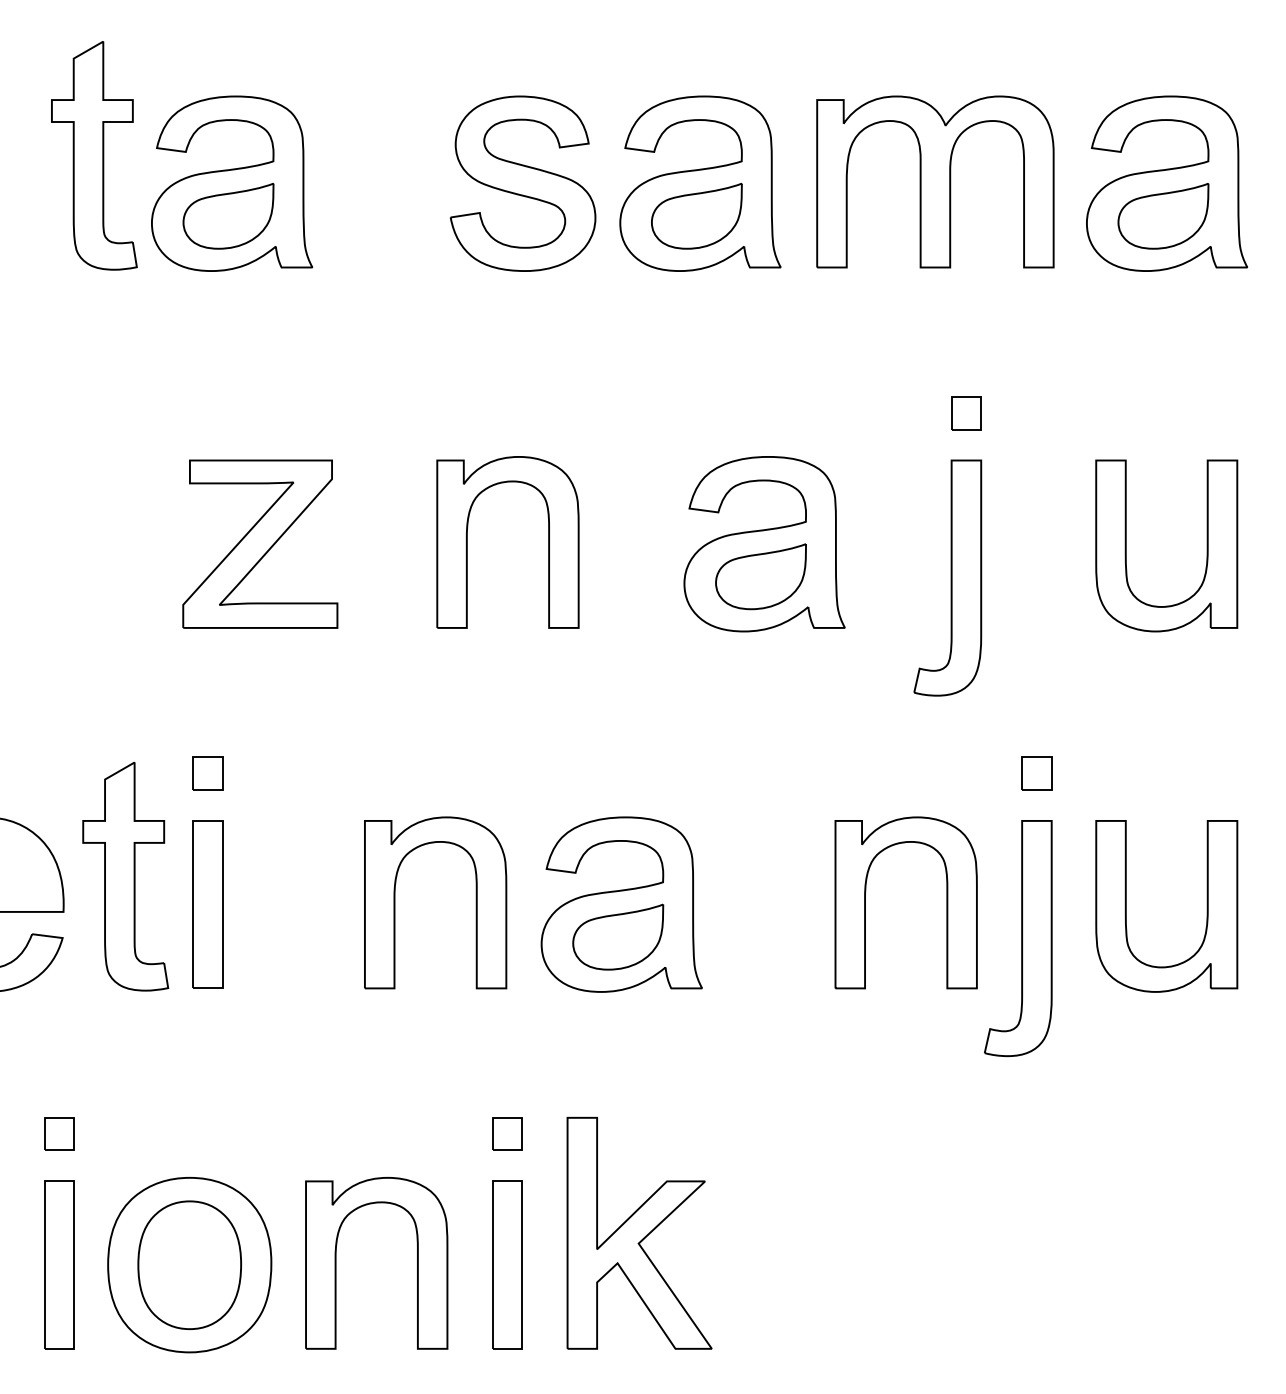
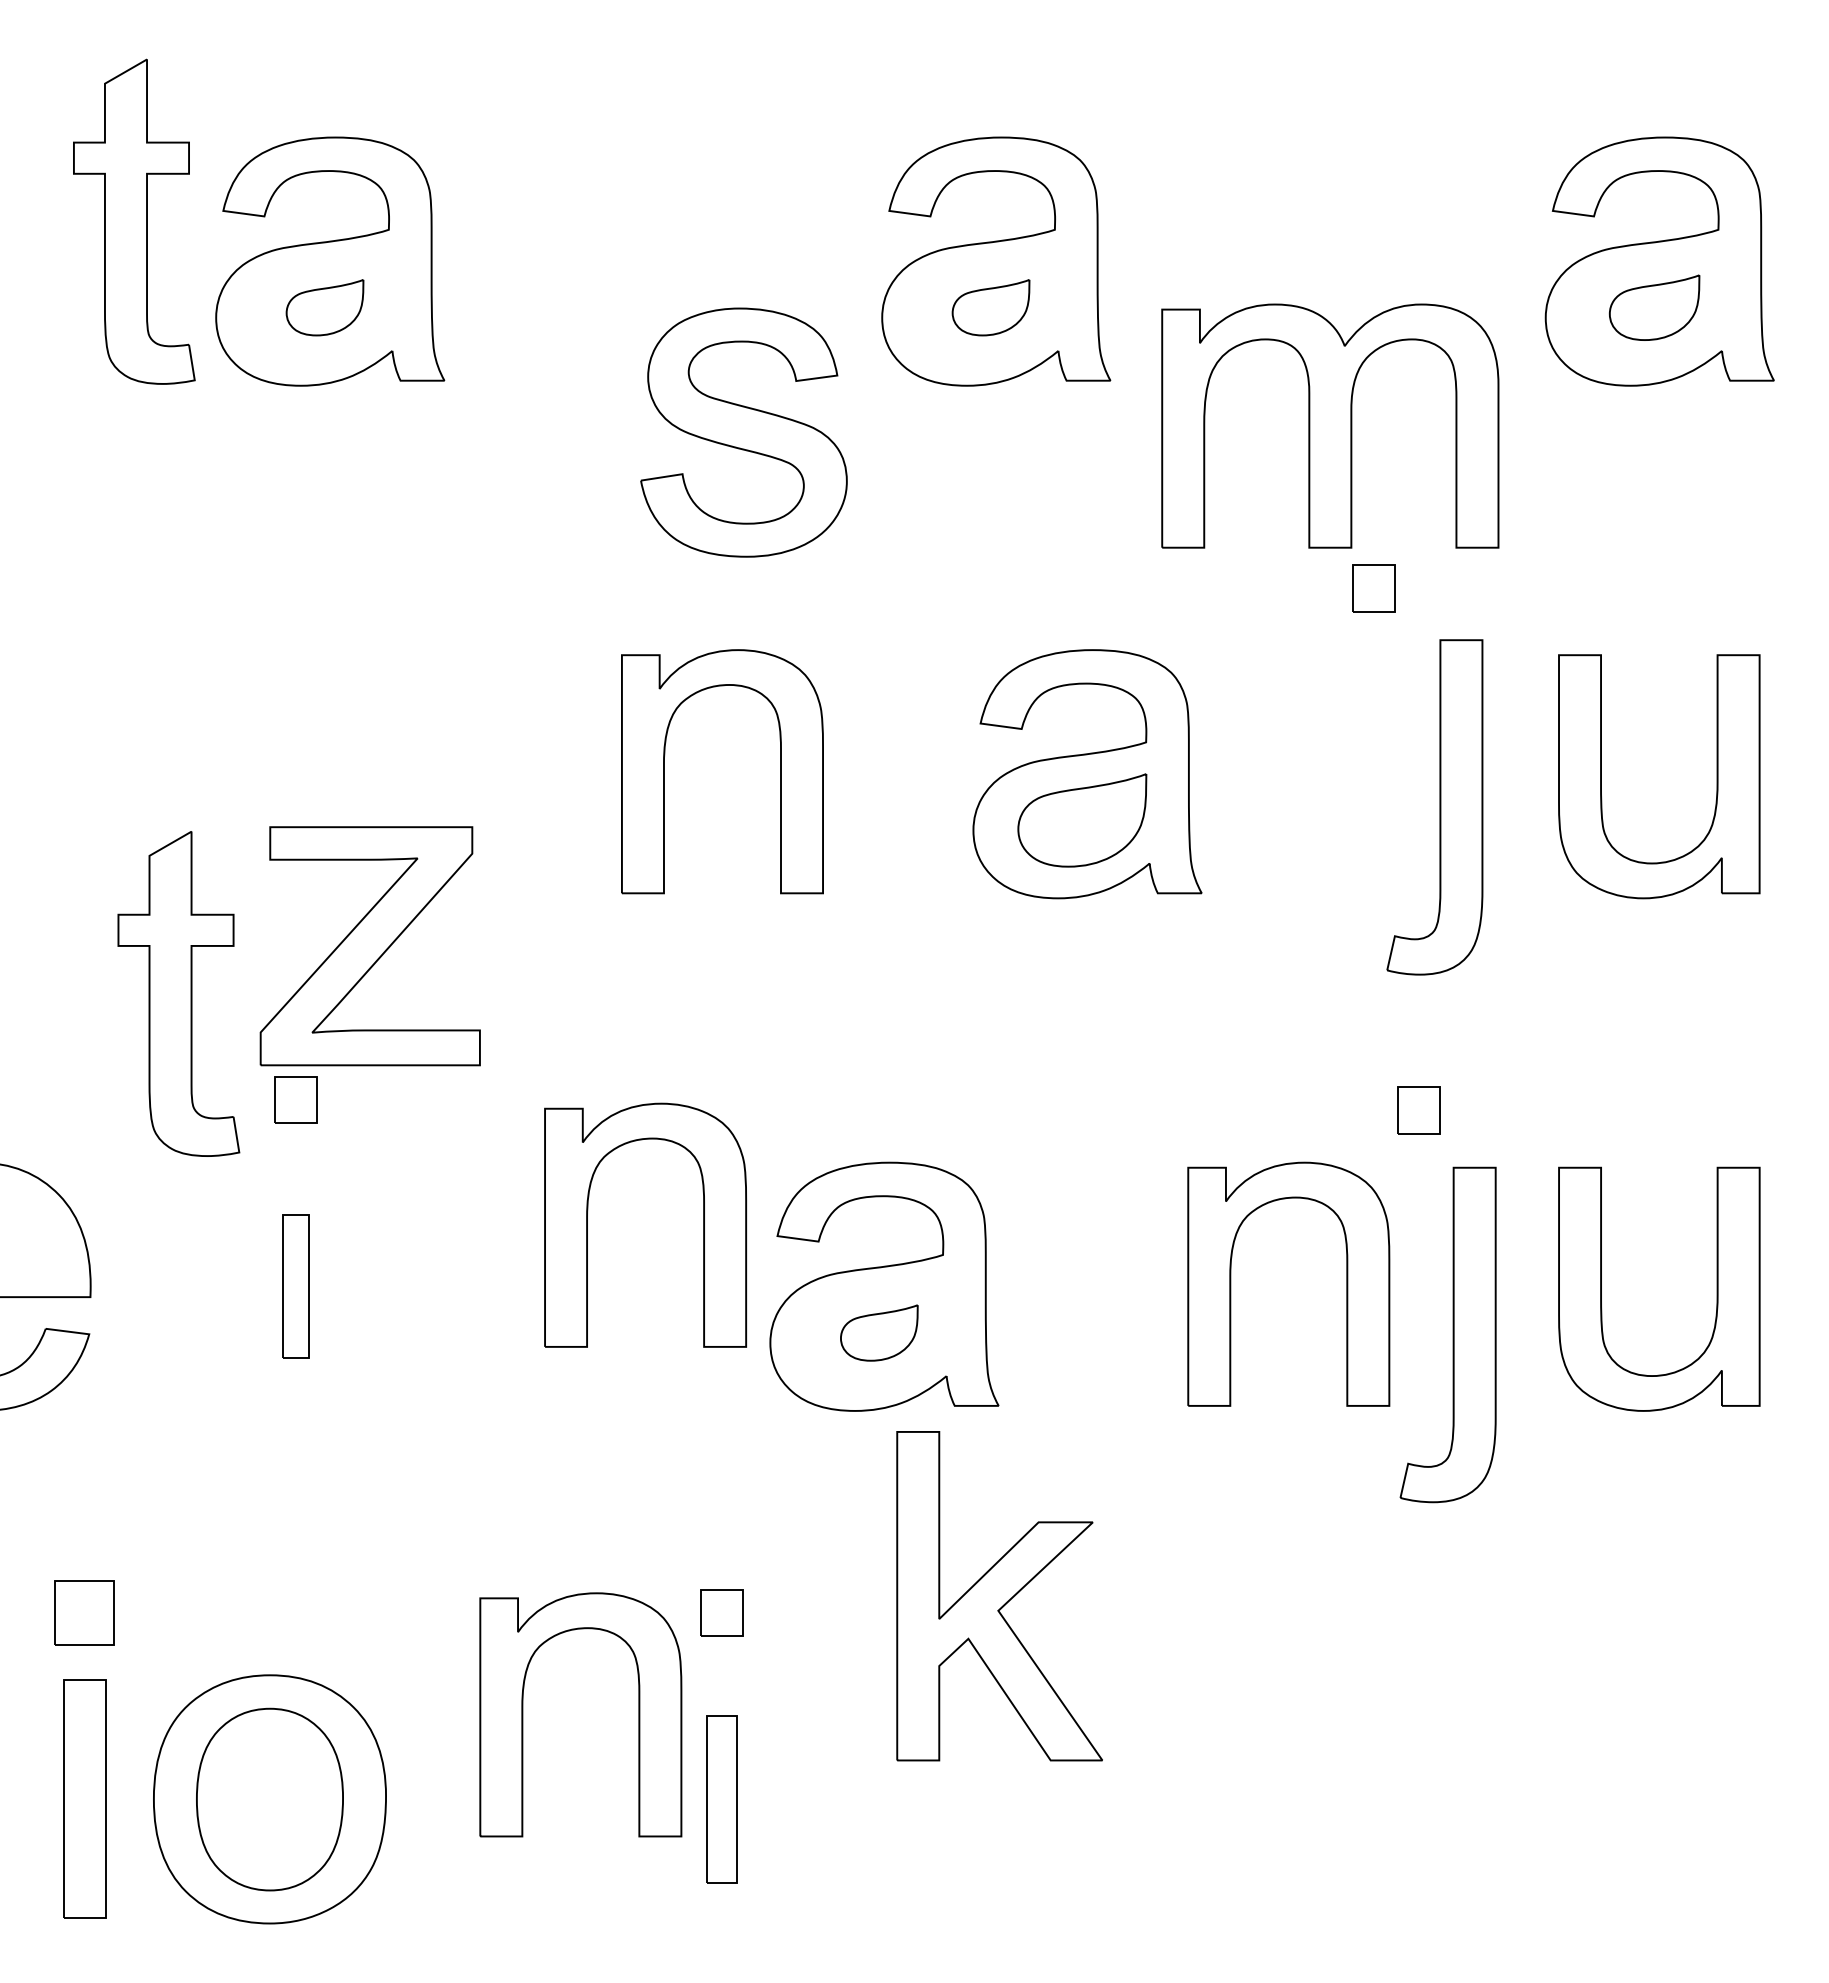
part: (935, 181) -> (1330, 425), moved
part: (522, 183) -> (743, 432), moved
part: (228, 216) -> (324, 307), size x0.6
part: (696, 216) -> (990, 307), size x0.6
part: (1163, 216) -> (1654, 307), size x0.7
part: (259, 544) -> (369, 946), moved
part: (947, 578) -> (1434, 807), moved
part: (1036, 773) -> (1418, 1110), moved
part: (125, 876) -> (178, 993), moved
part: (394, 902) -> (587, 1224), moved
part: (207, 904) -> (295, 1286), size x0.6
part: (618, 936) -> (879, 1332), size x0.6
part: (59, 1133) -> (84, 1612), size x1.4
part: (639, 1233) -> (999, 1596), moved
part: (336, 1263) -> (523, 1714), moved
part: (507, 1264) -> (721, 1798), size x0.7

